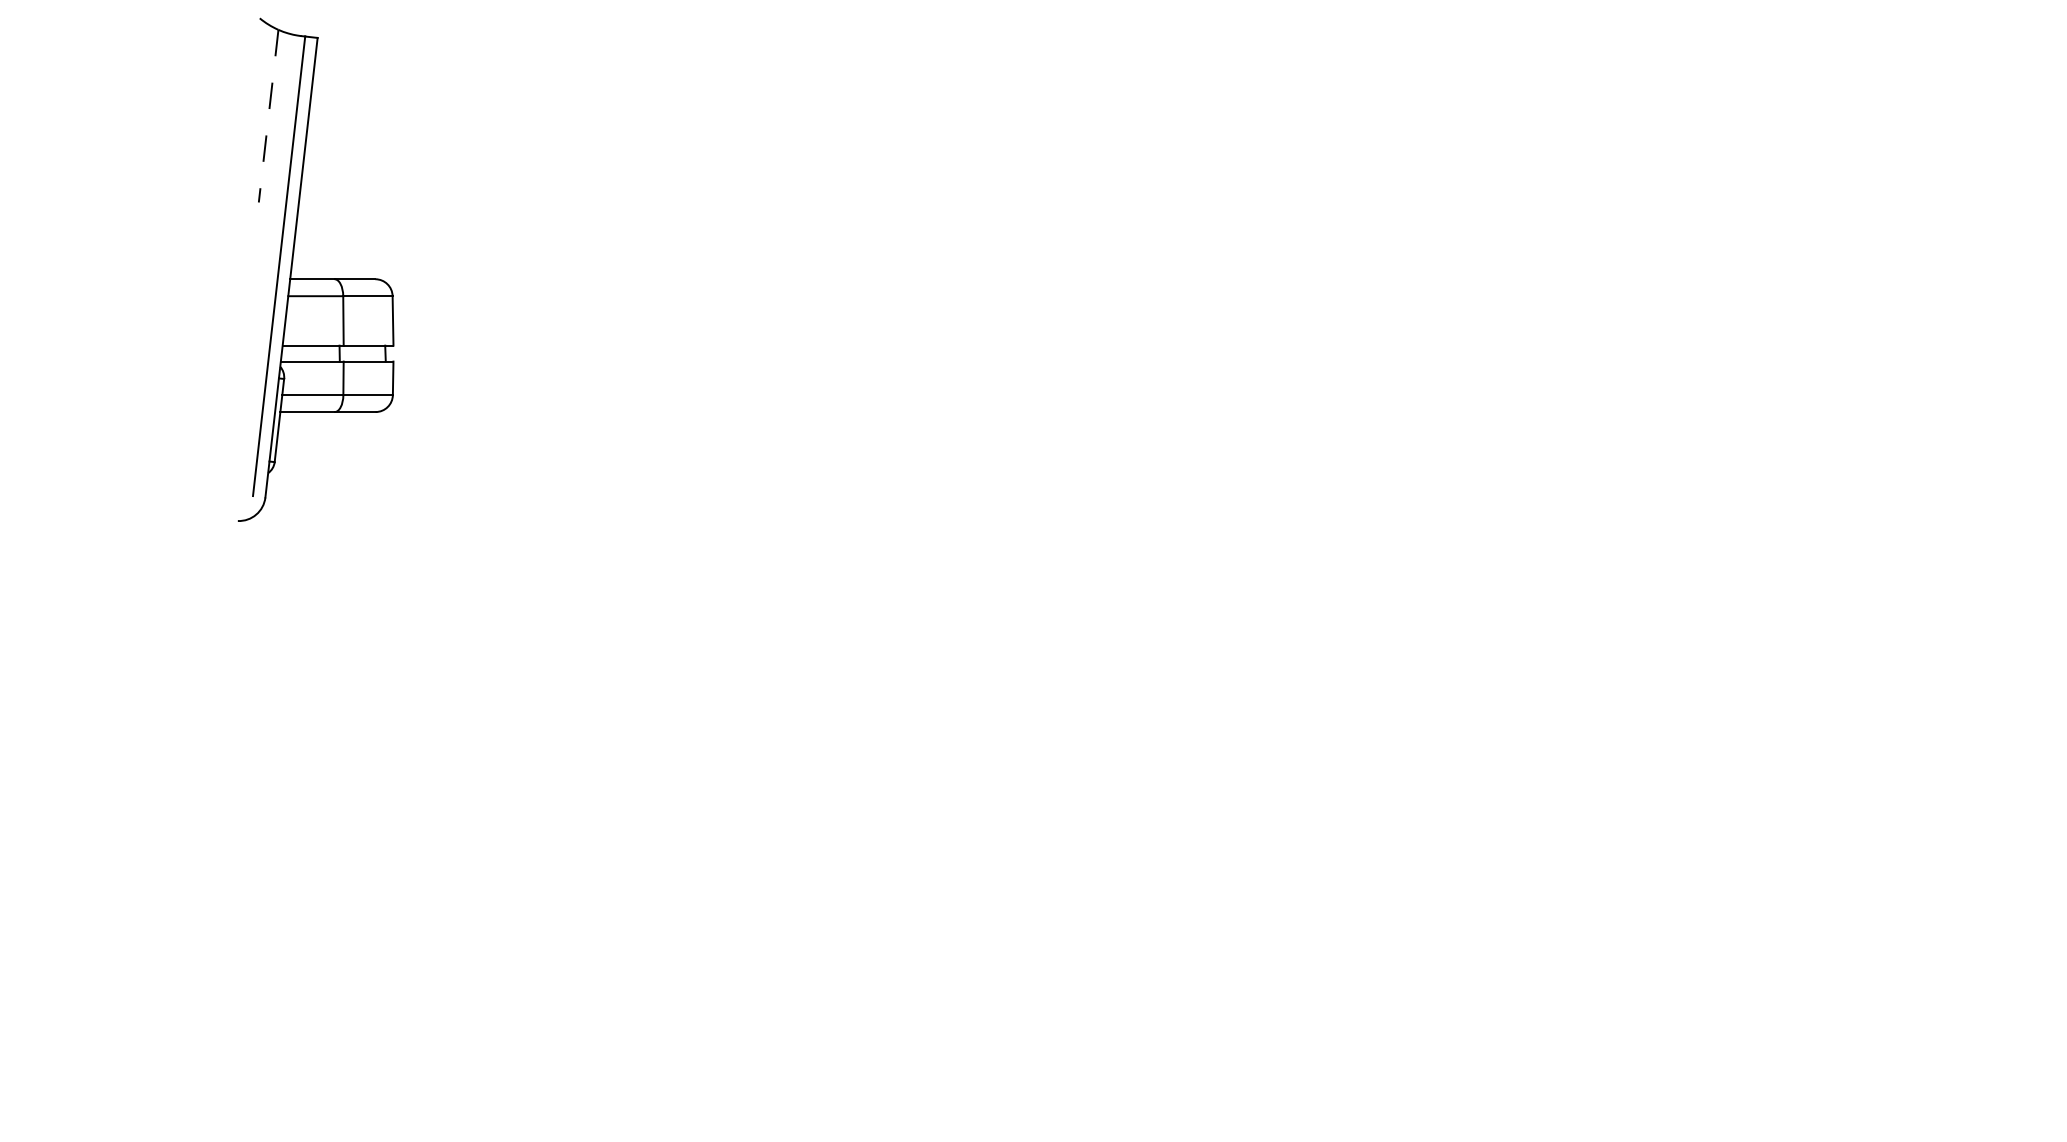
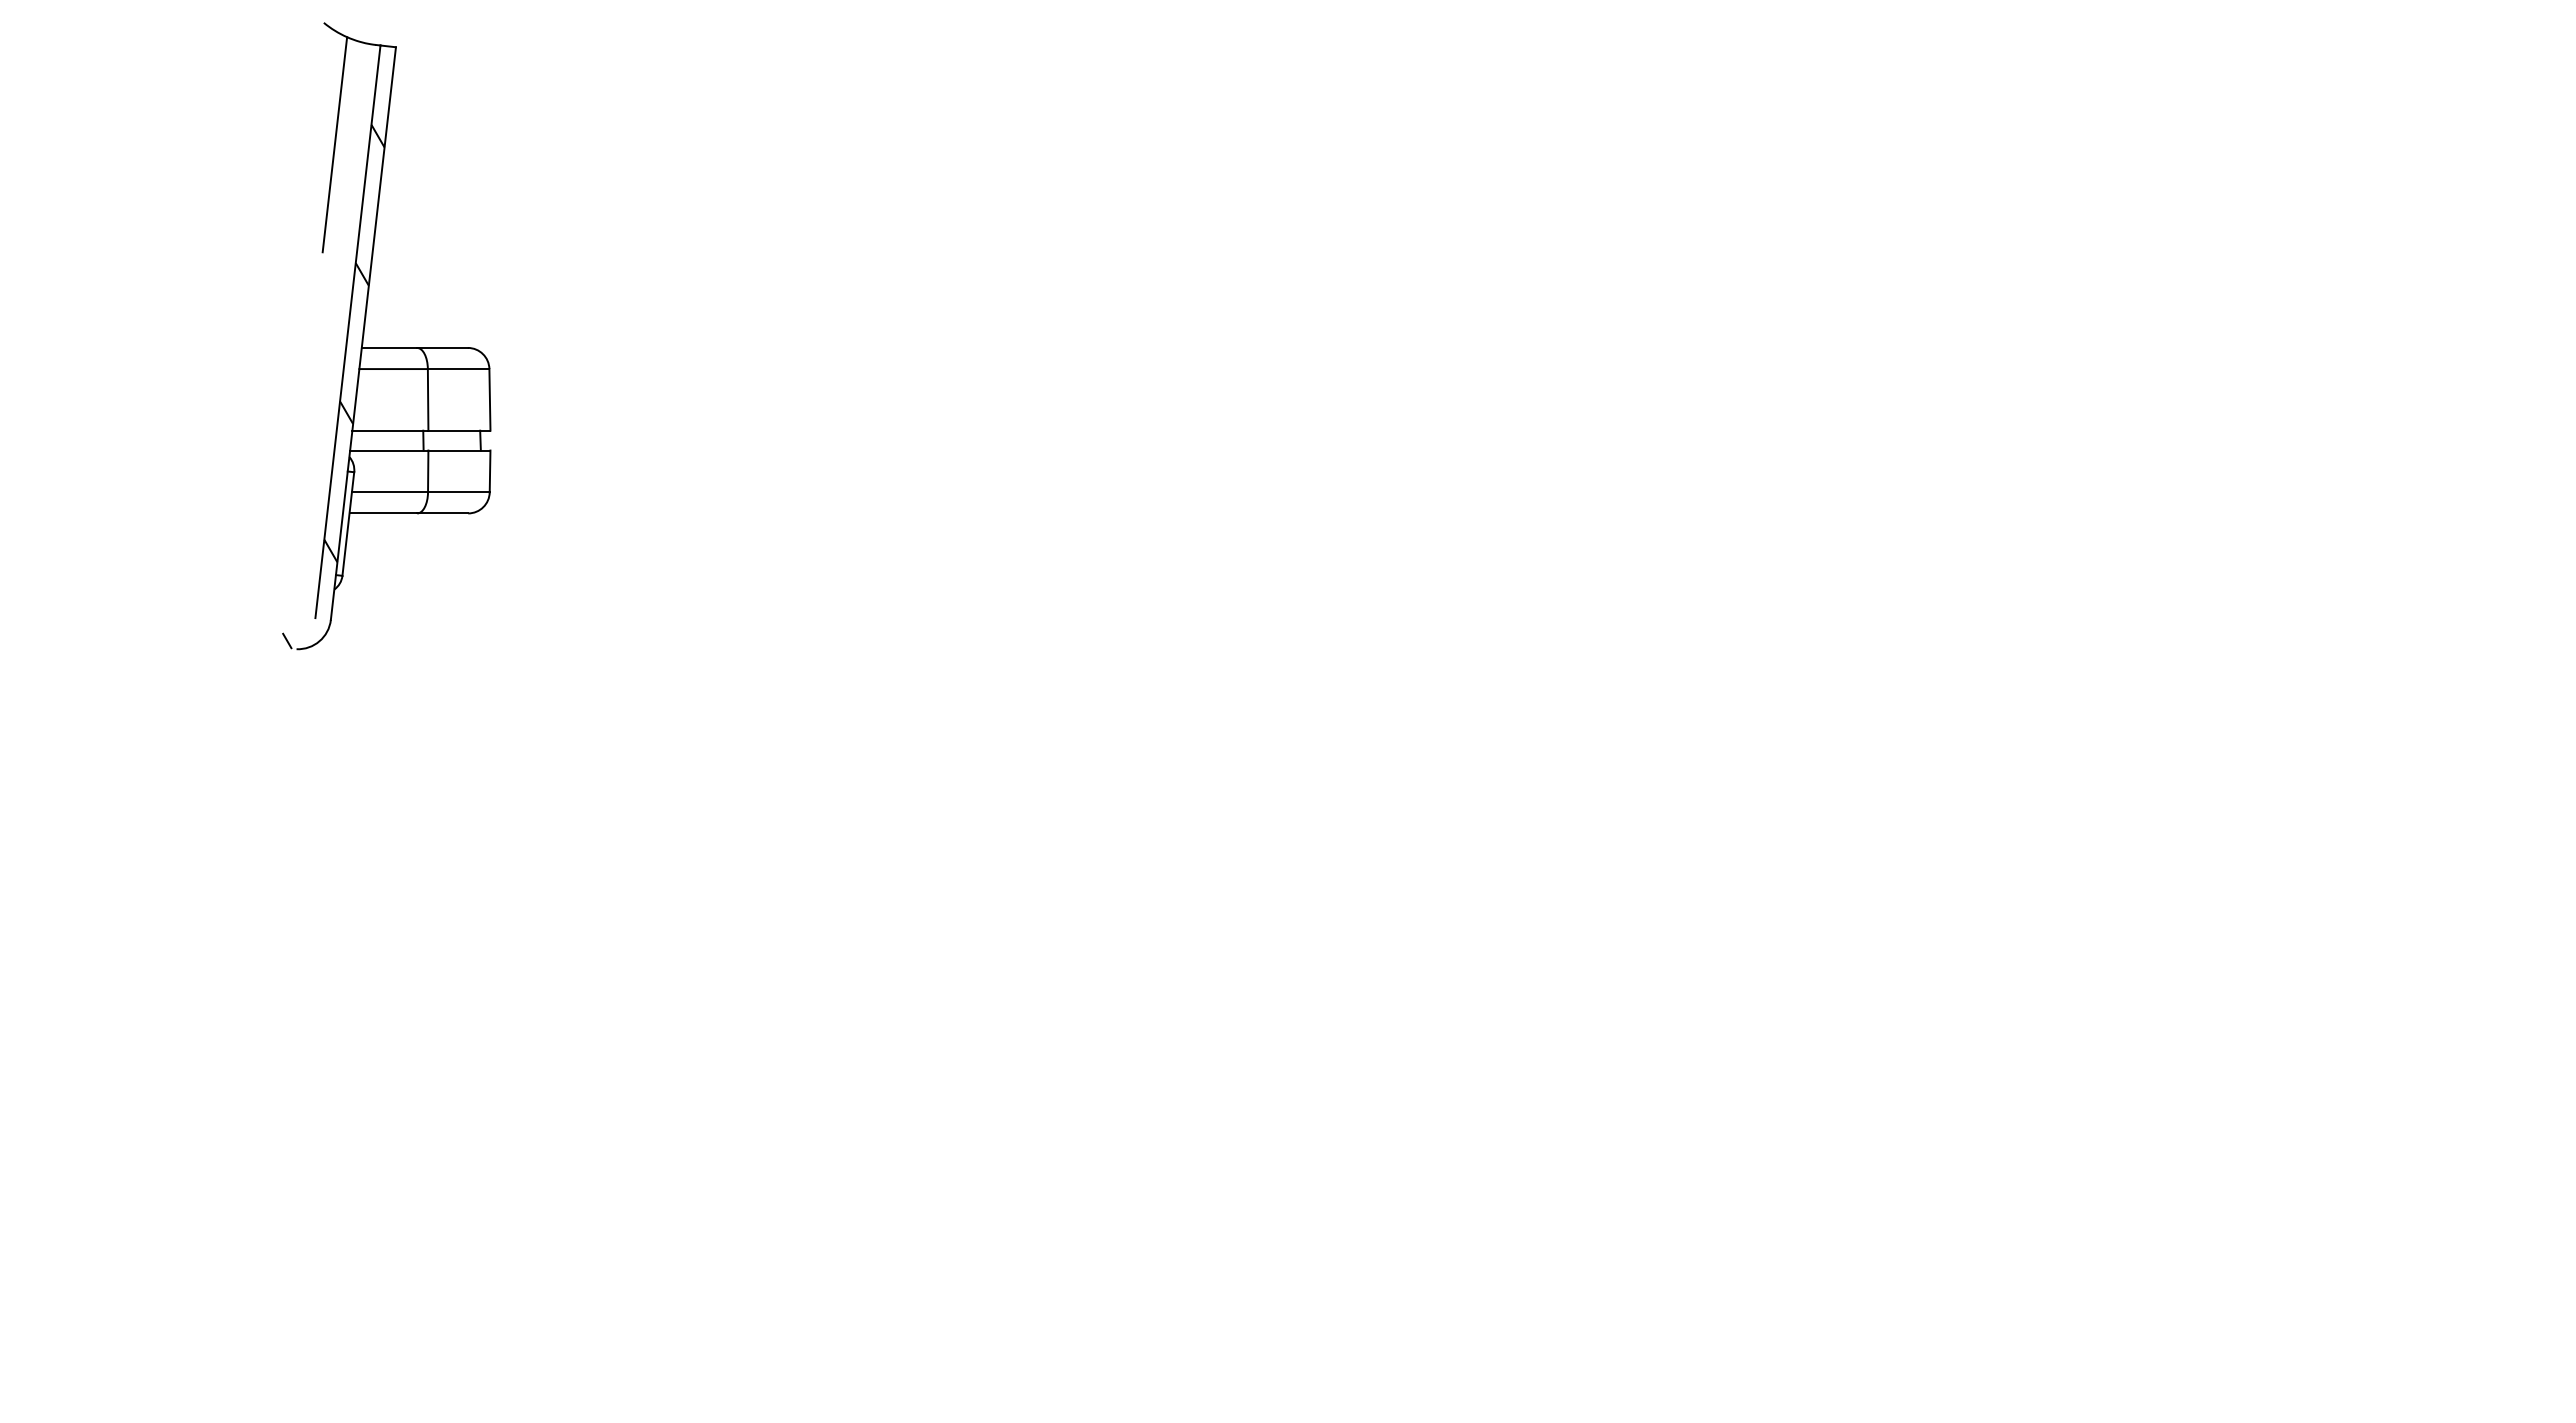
line: (268, 116) -> (334, 145), dashed -> solid
hatch: (267, 310) -> (333, 386), added

